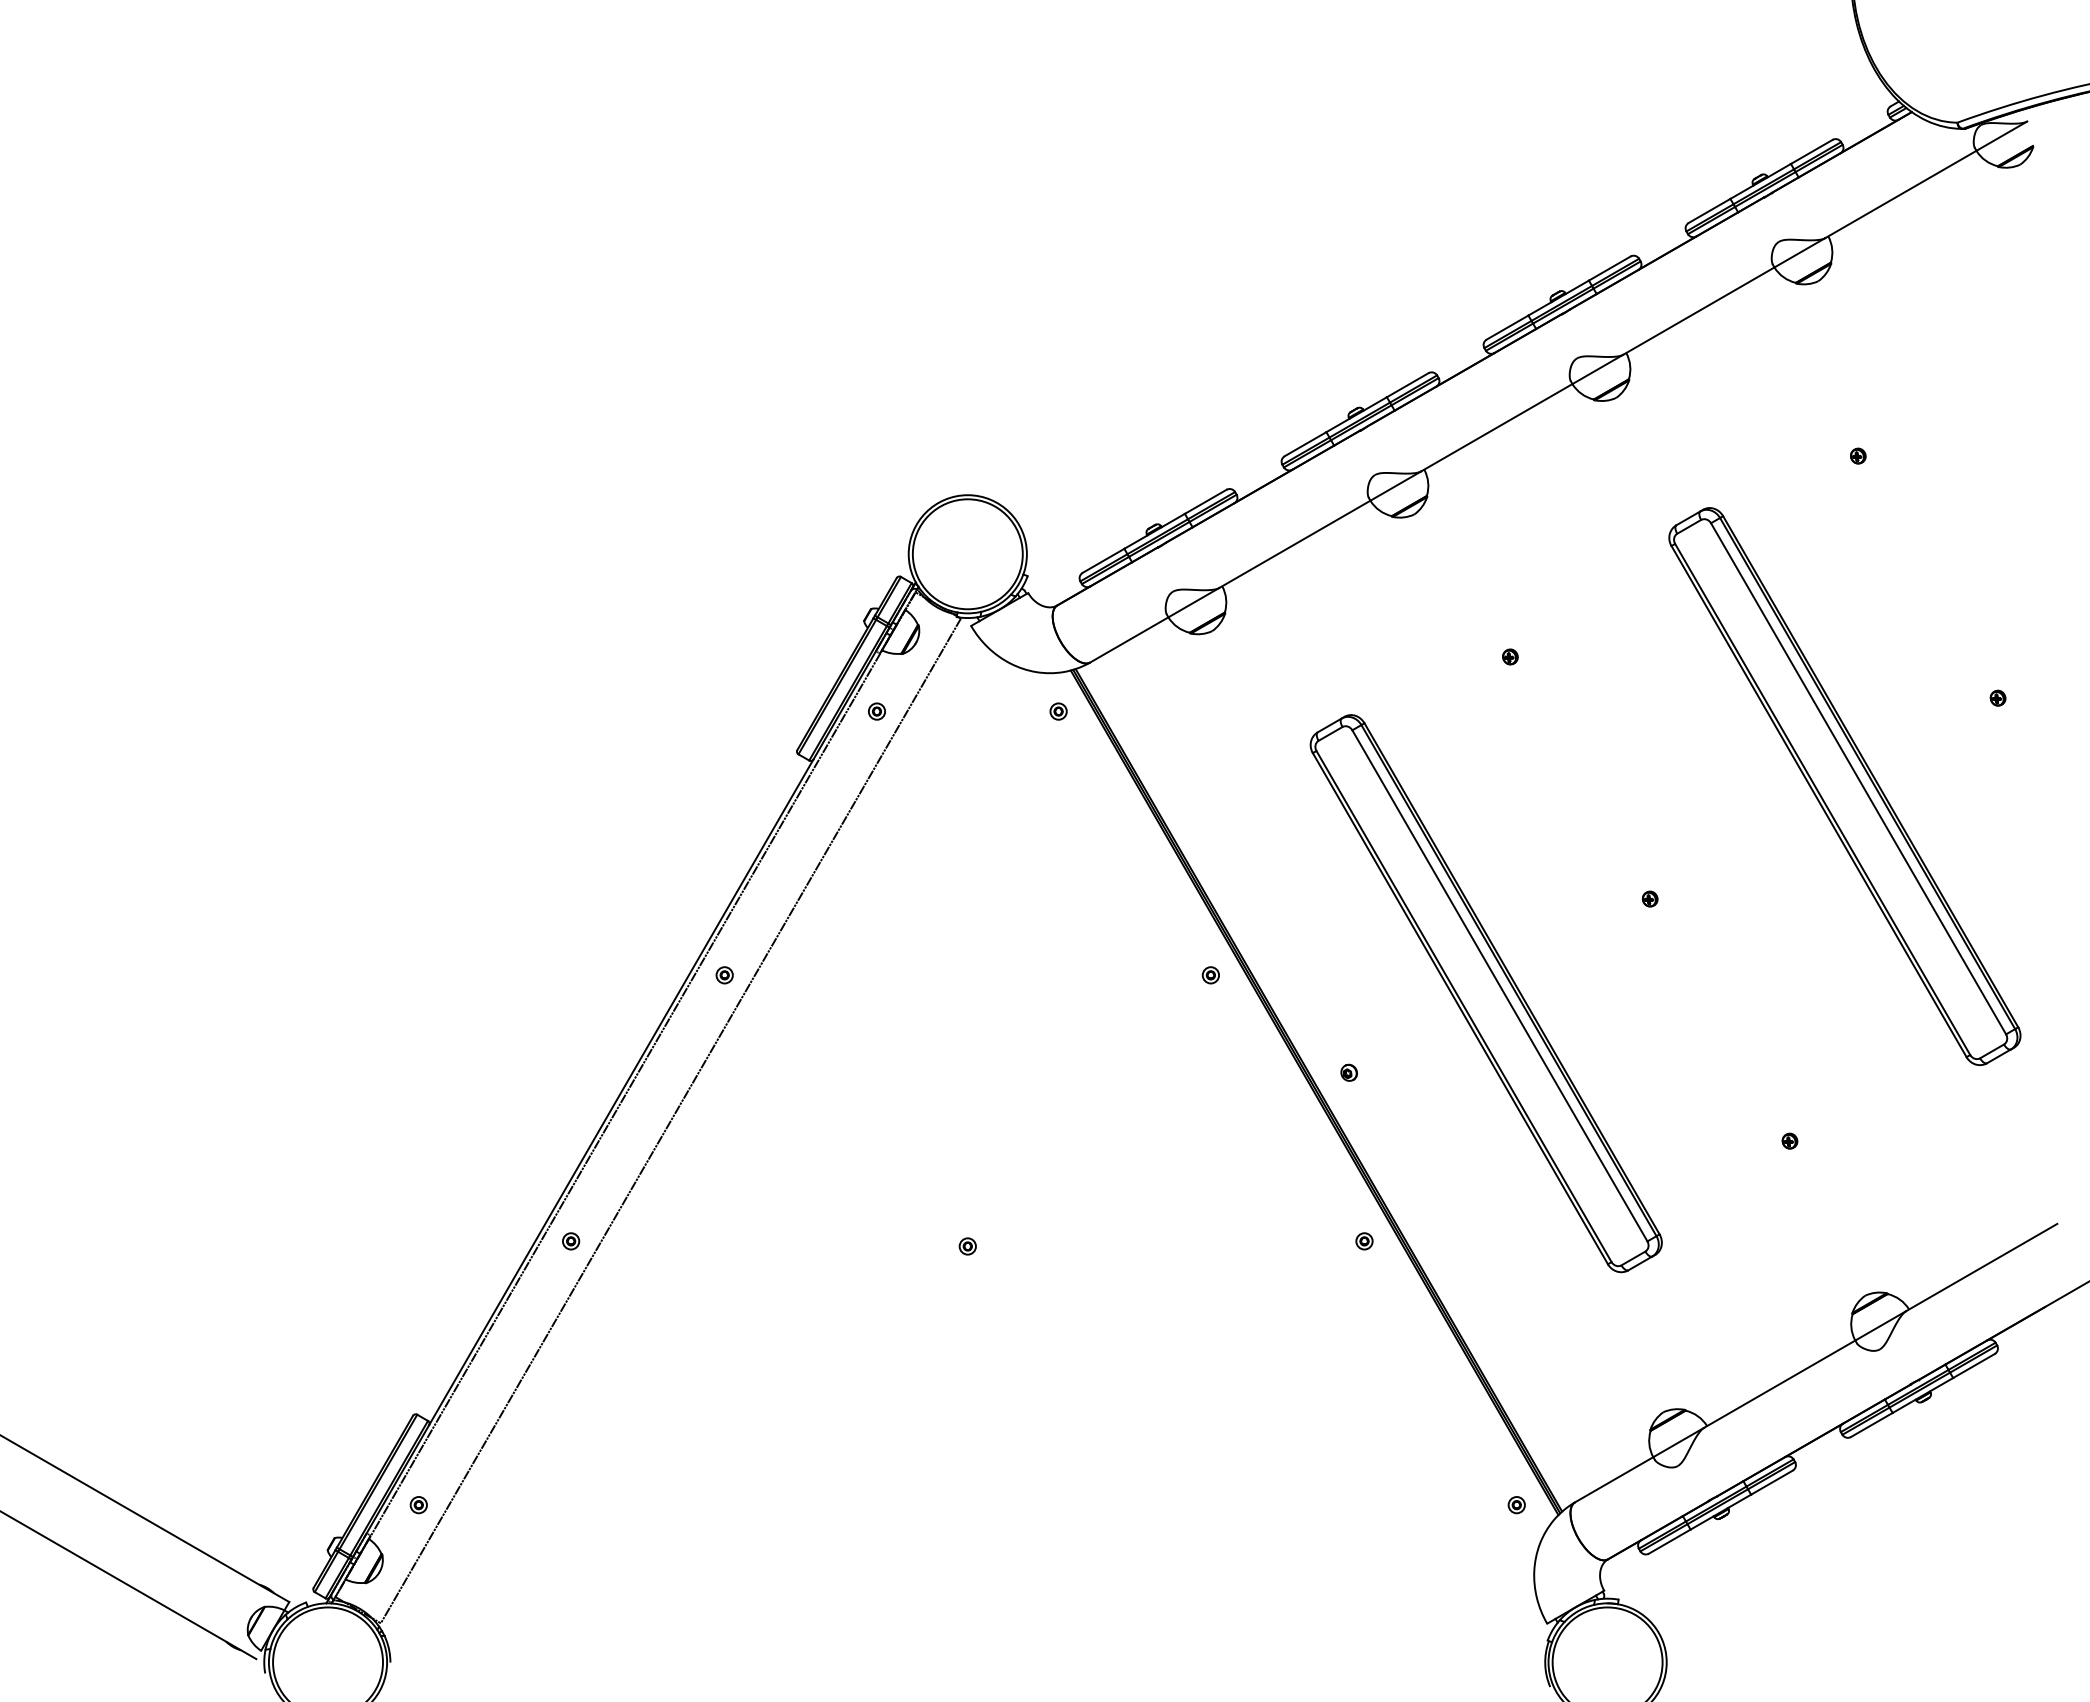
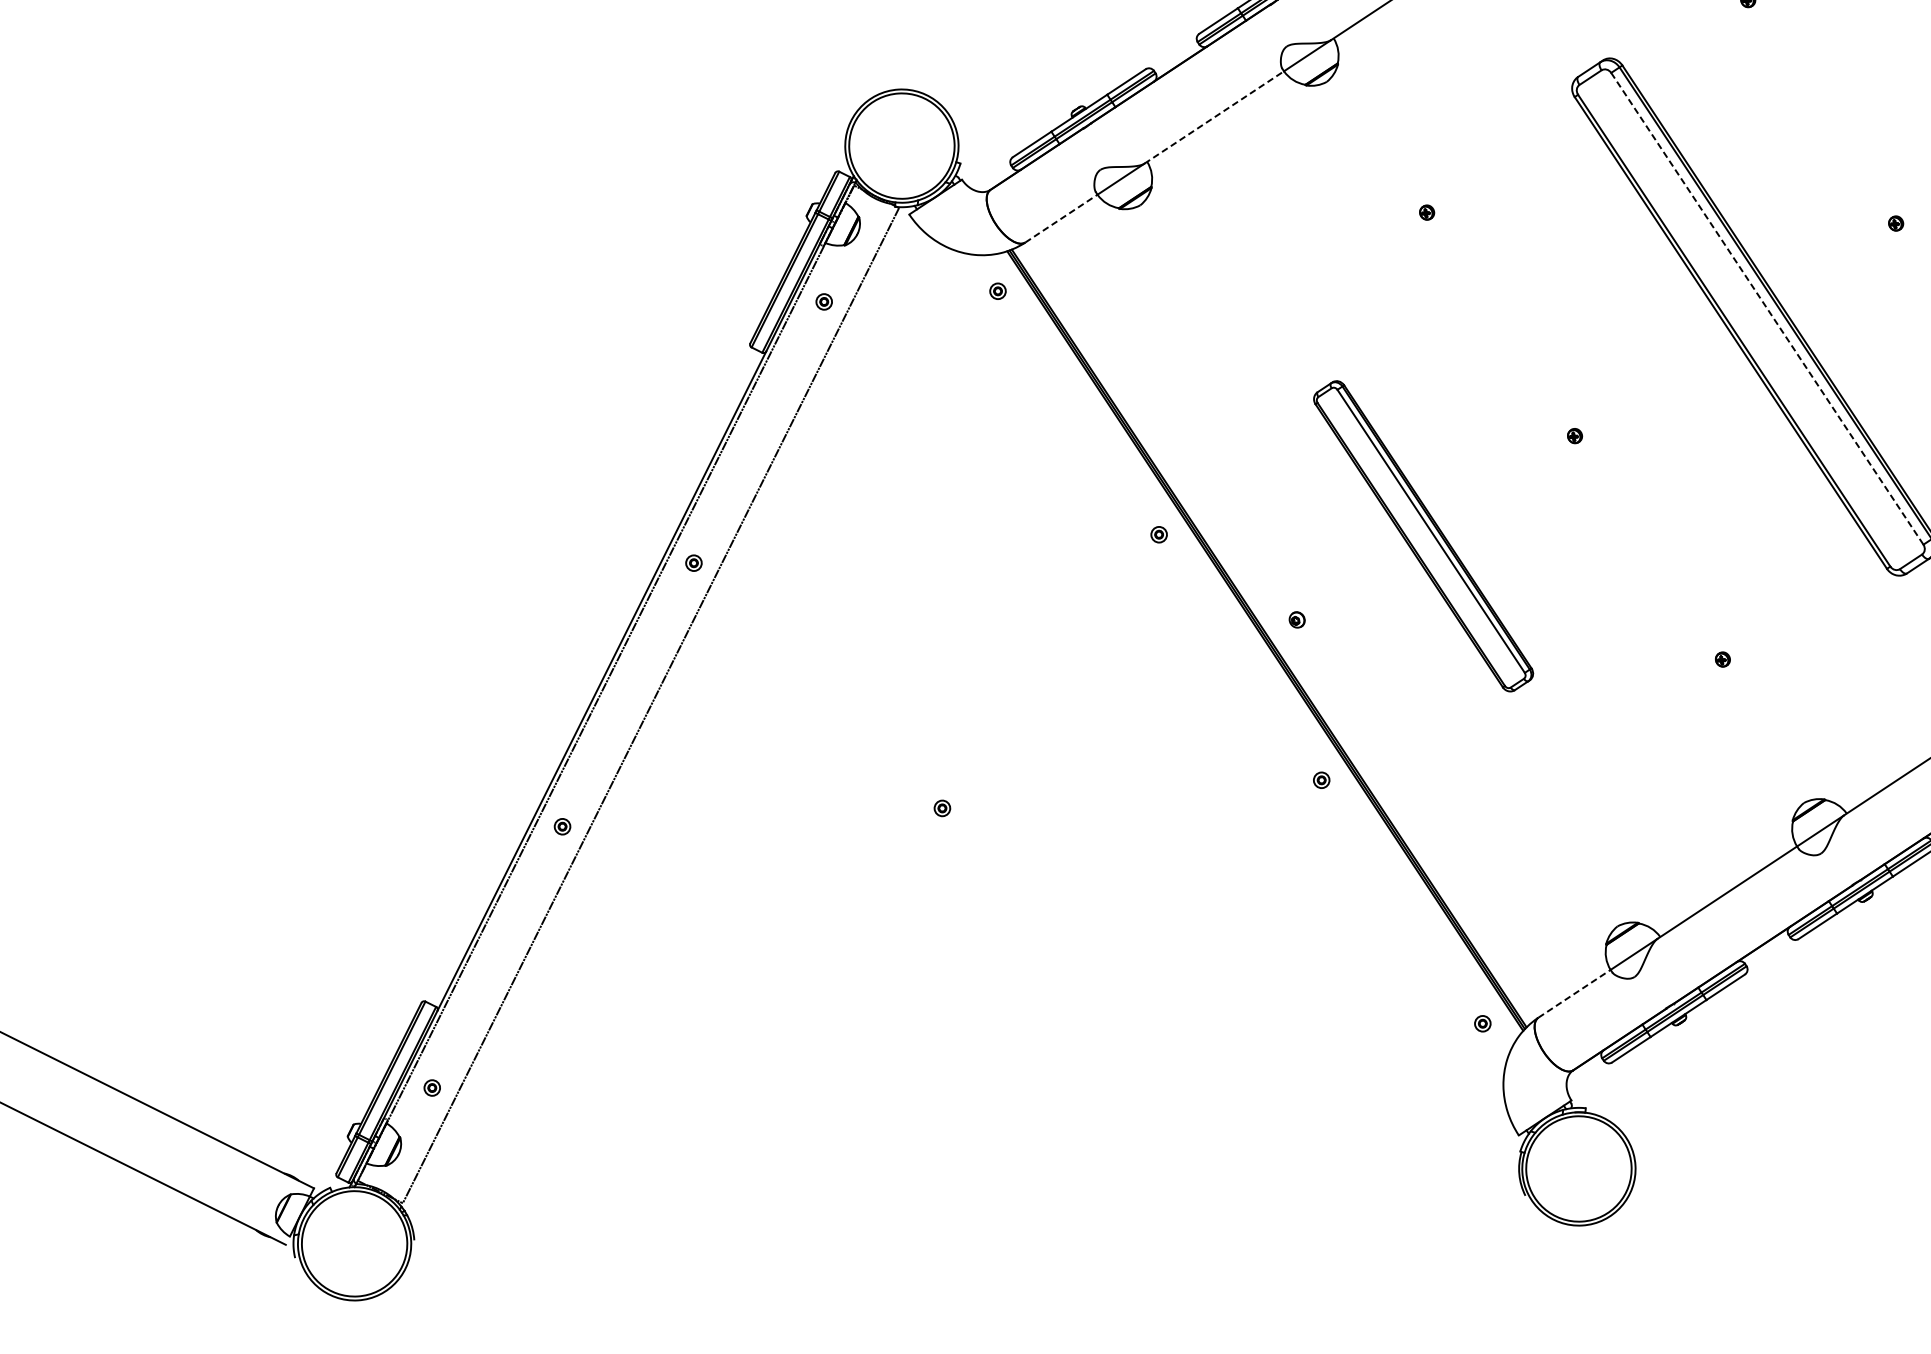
line: (1295, 544) -> (1214, 117), solid -> dashed
line: (1129, 639) -> (1061, 218), solid -> dashed
line: (1858, 779) -> (1767, 309), solid -> dashed
part: (1485, 993) -> (1422, 536), size x0.6
line: (1614, 1479) -> (1574, 993), solid -> dashed

